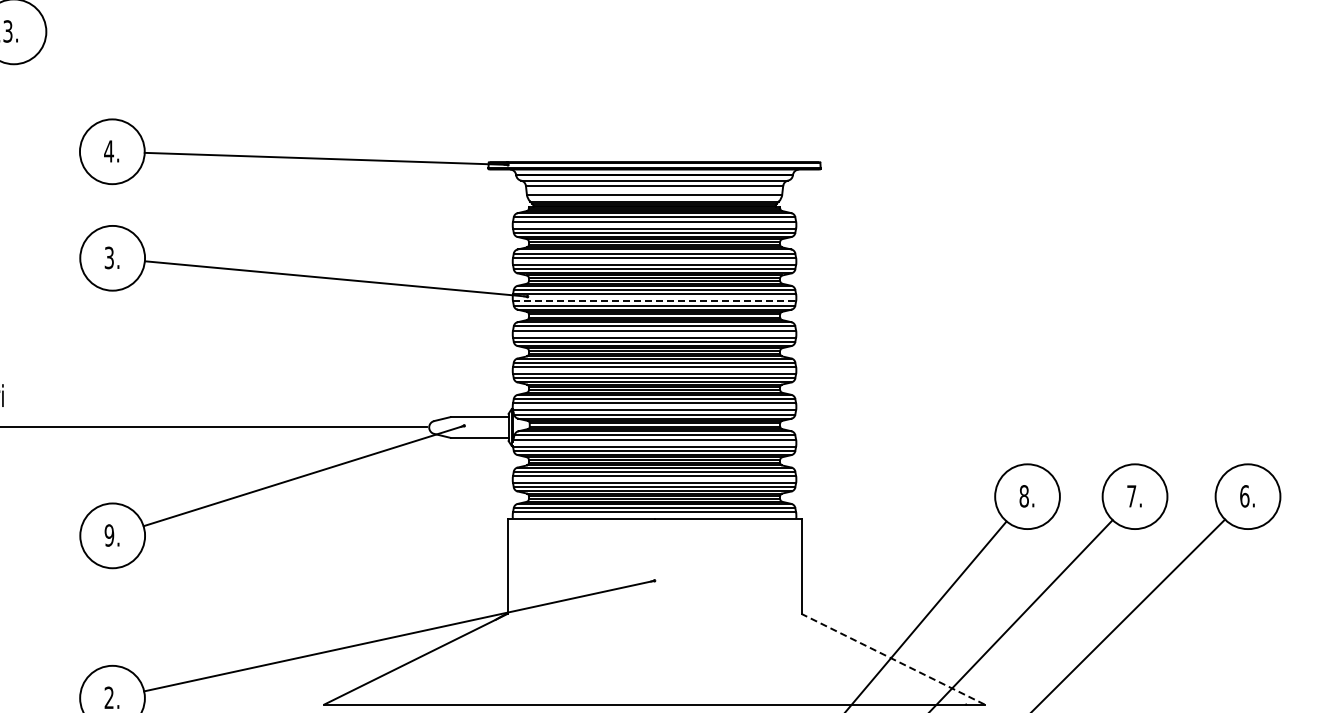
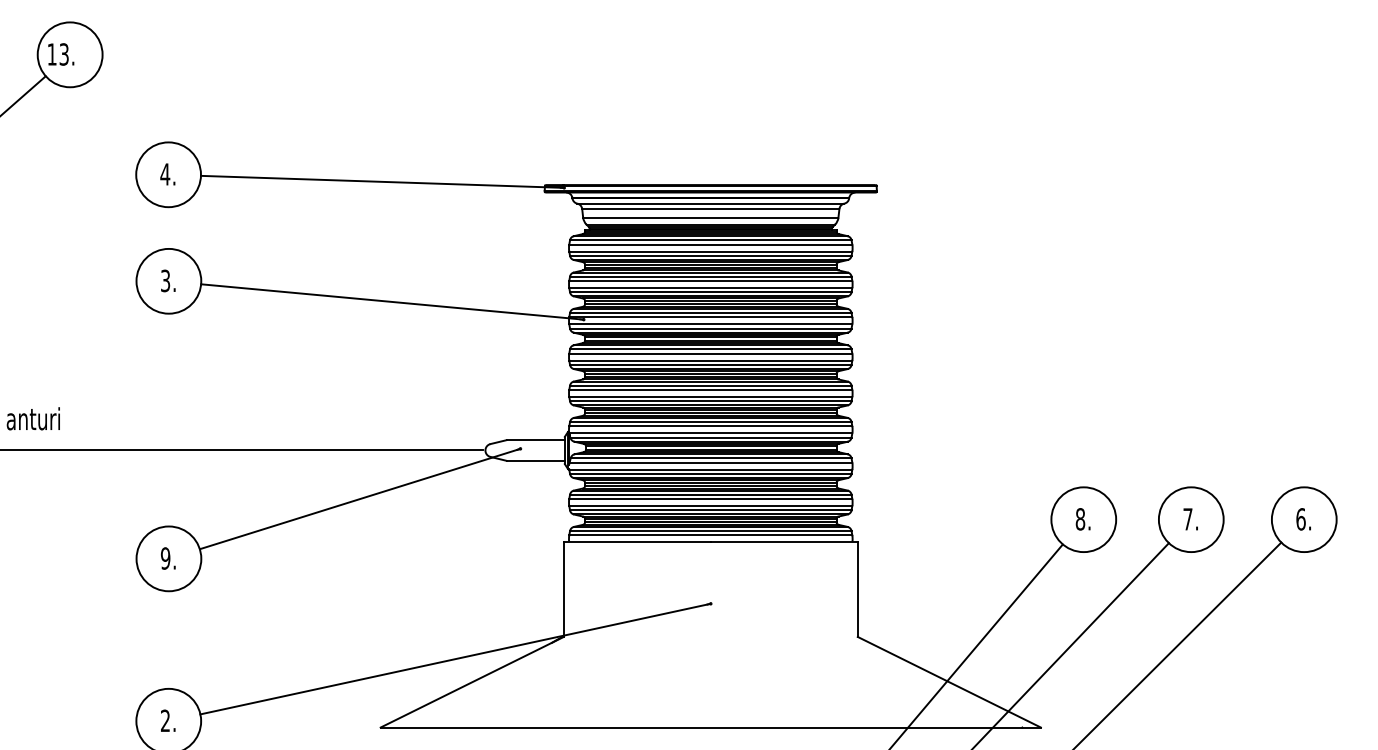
line: (654, 301) -> (710, 324), dashed -> solid
line: (892, 659) -> (948, 682), dashed -> solid

